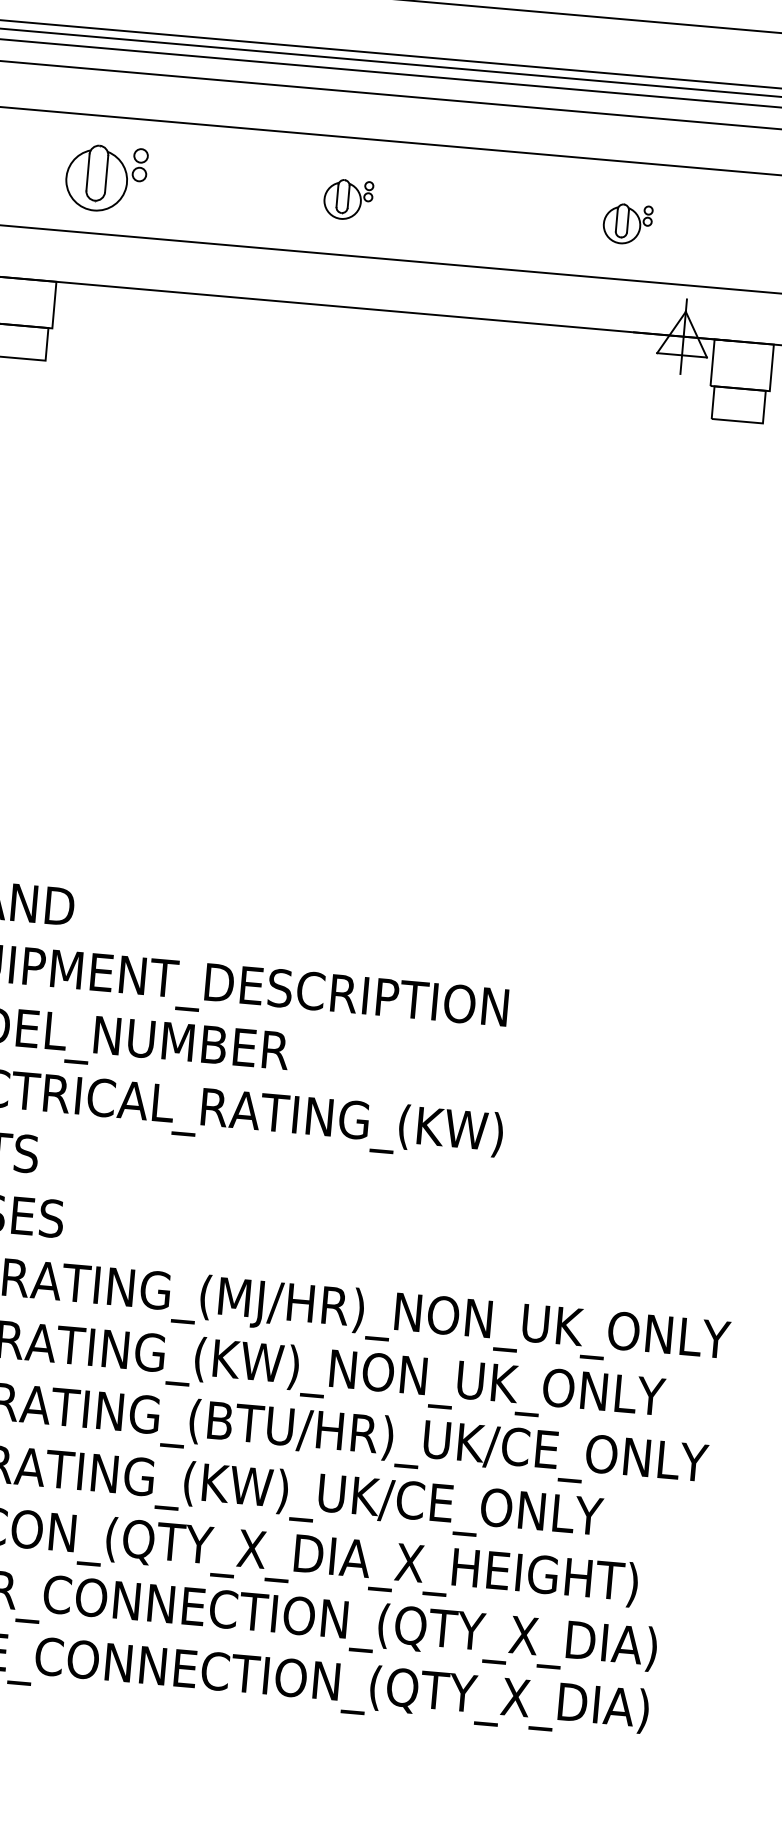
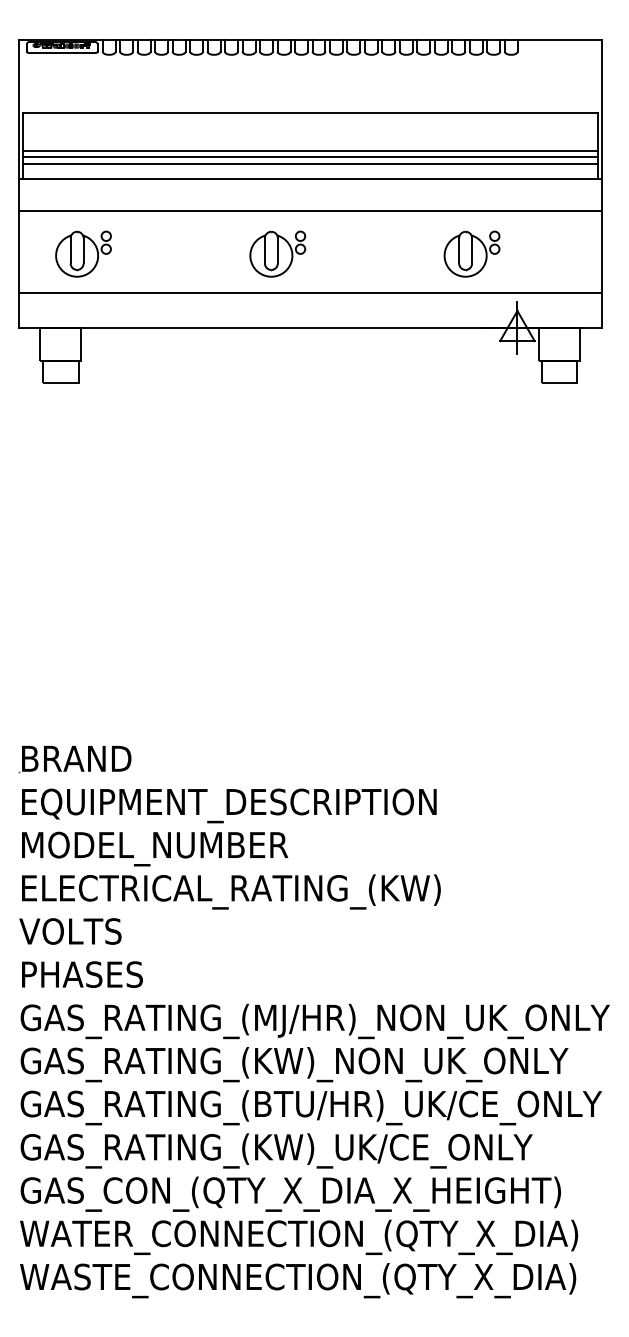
part: (106, 177) -> (83, 253), moved
part: (347, 198) -> (277, 253), size x1.67
part: (627, 223) -> (471, 253), size x1.67

